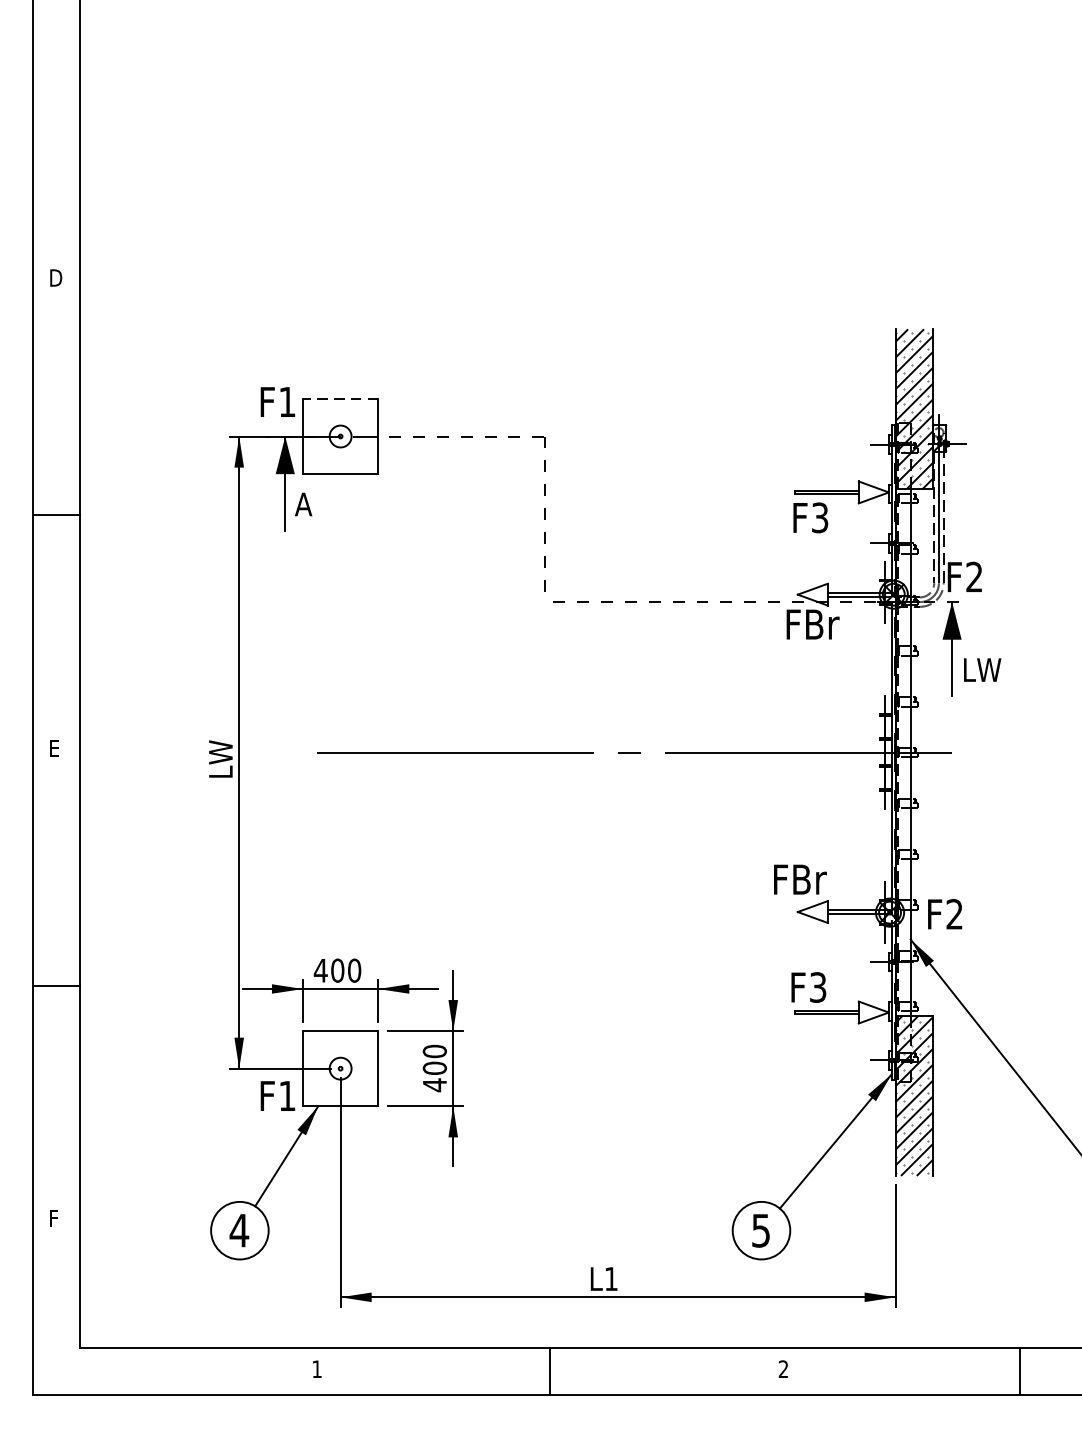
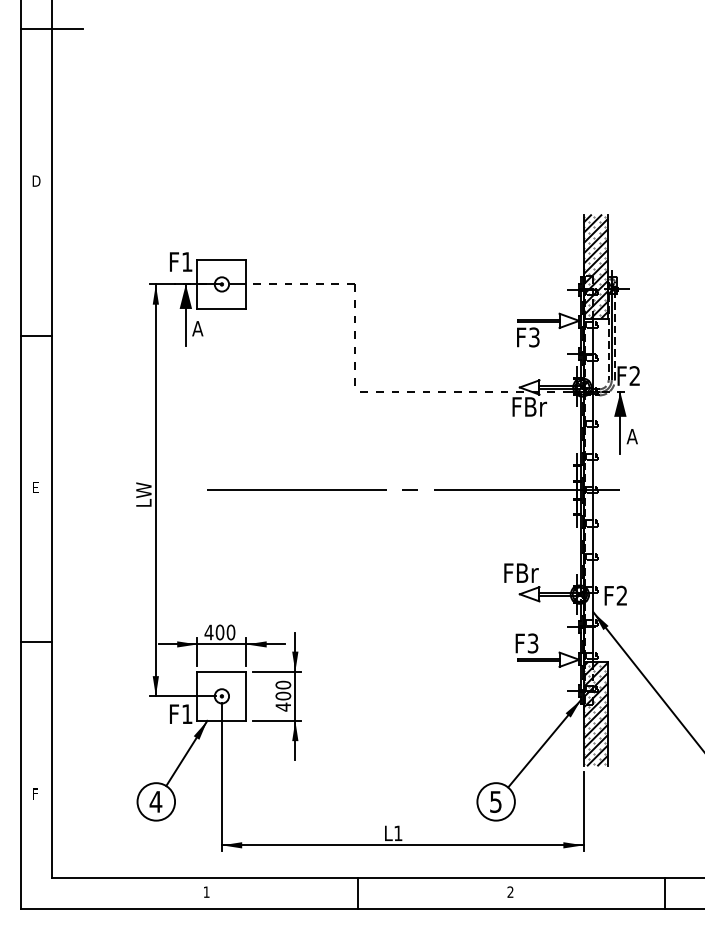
line: (79, 45) -> (51, 29), added
line: (339, 398) -> (221, 259), dashed -> solid
text: (981, 669) -> (639, 436), LW -> A

